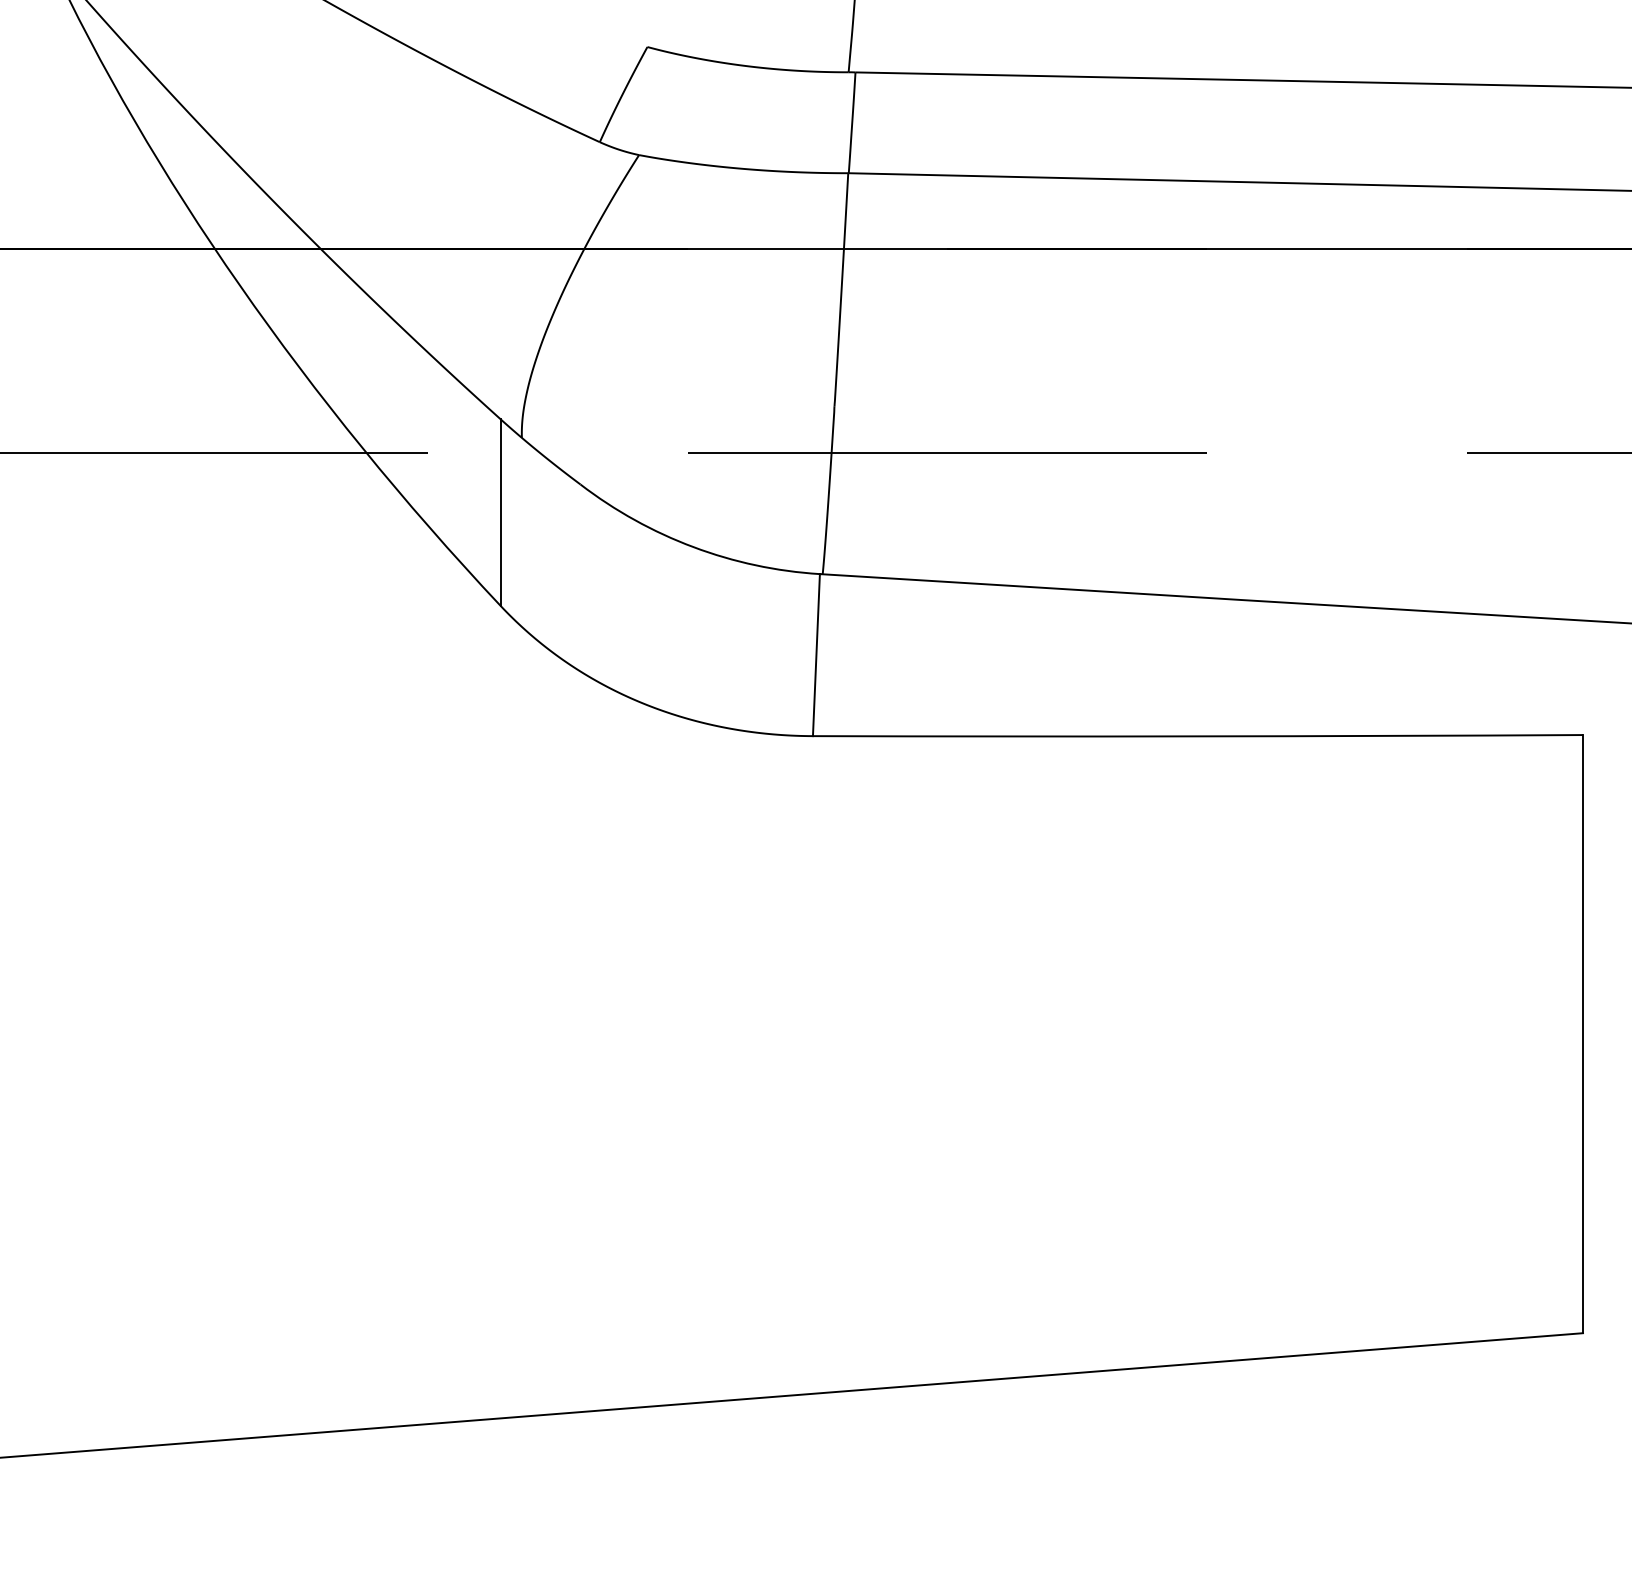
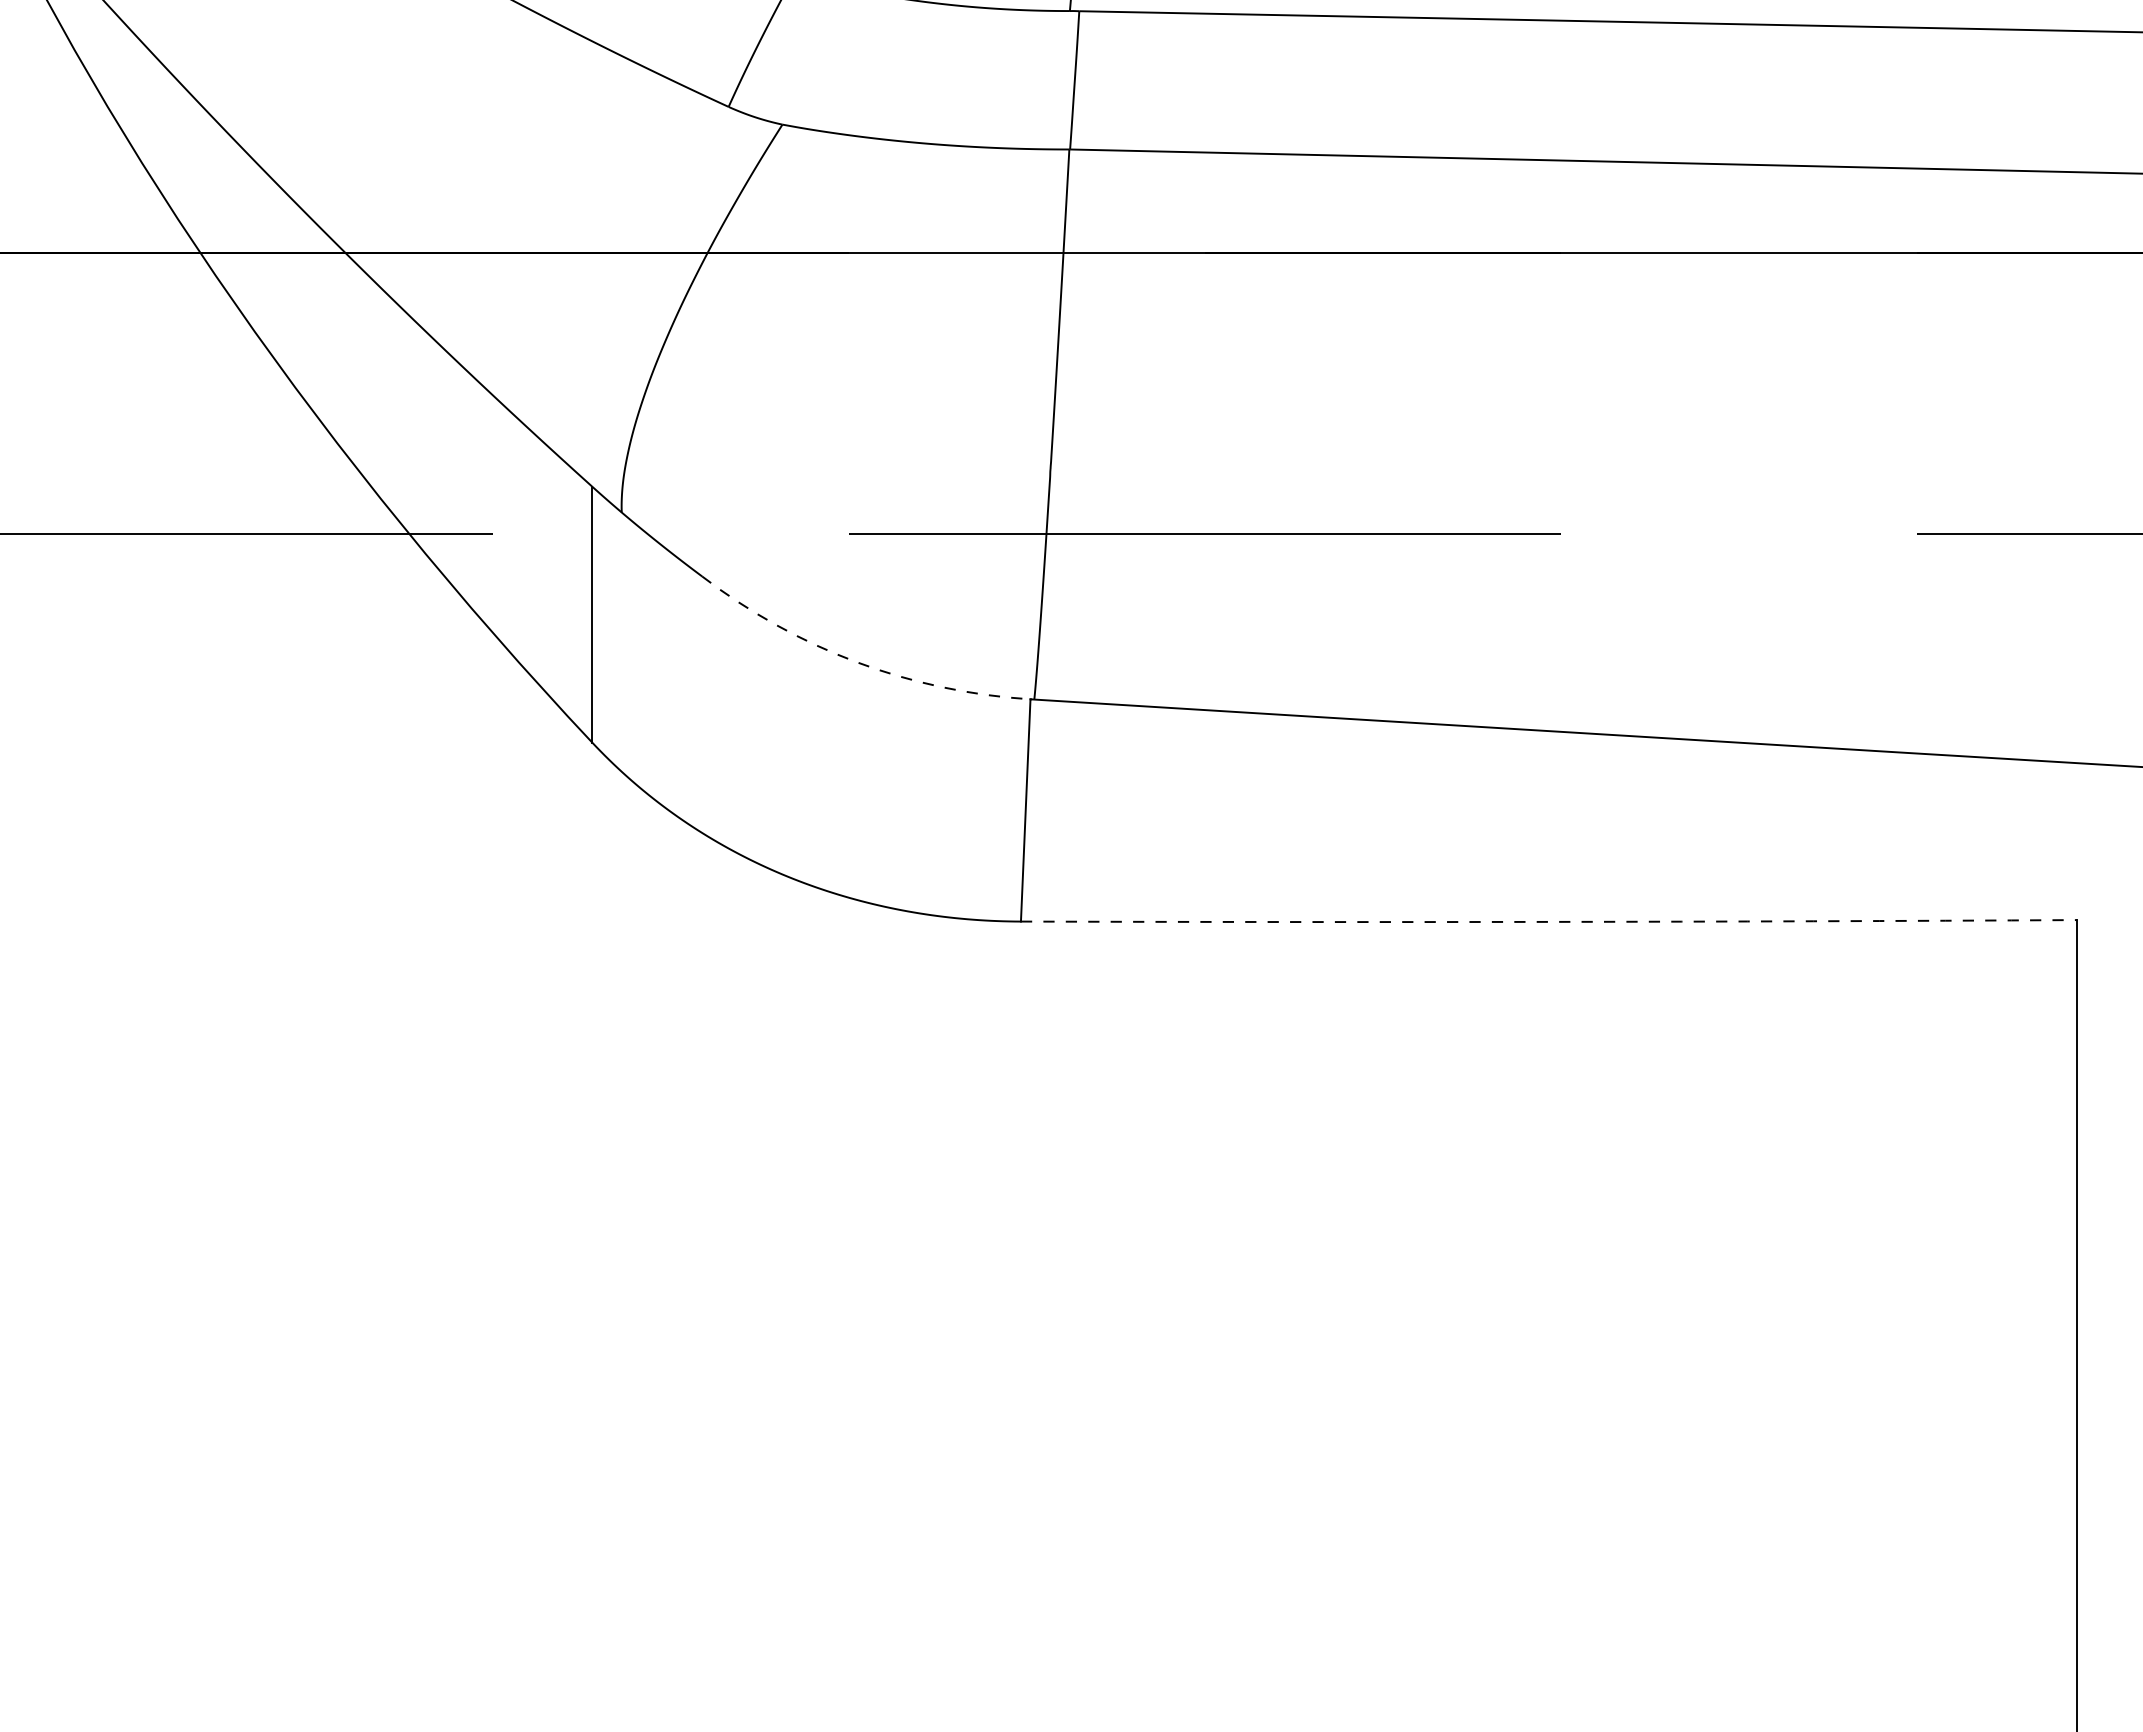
arc: (693, 547) -> (857, 662), solid -> dashed
arc: (1198, 736) -> (1549, 922), solid -> dashed

